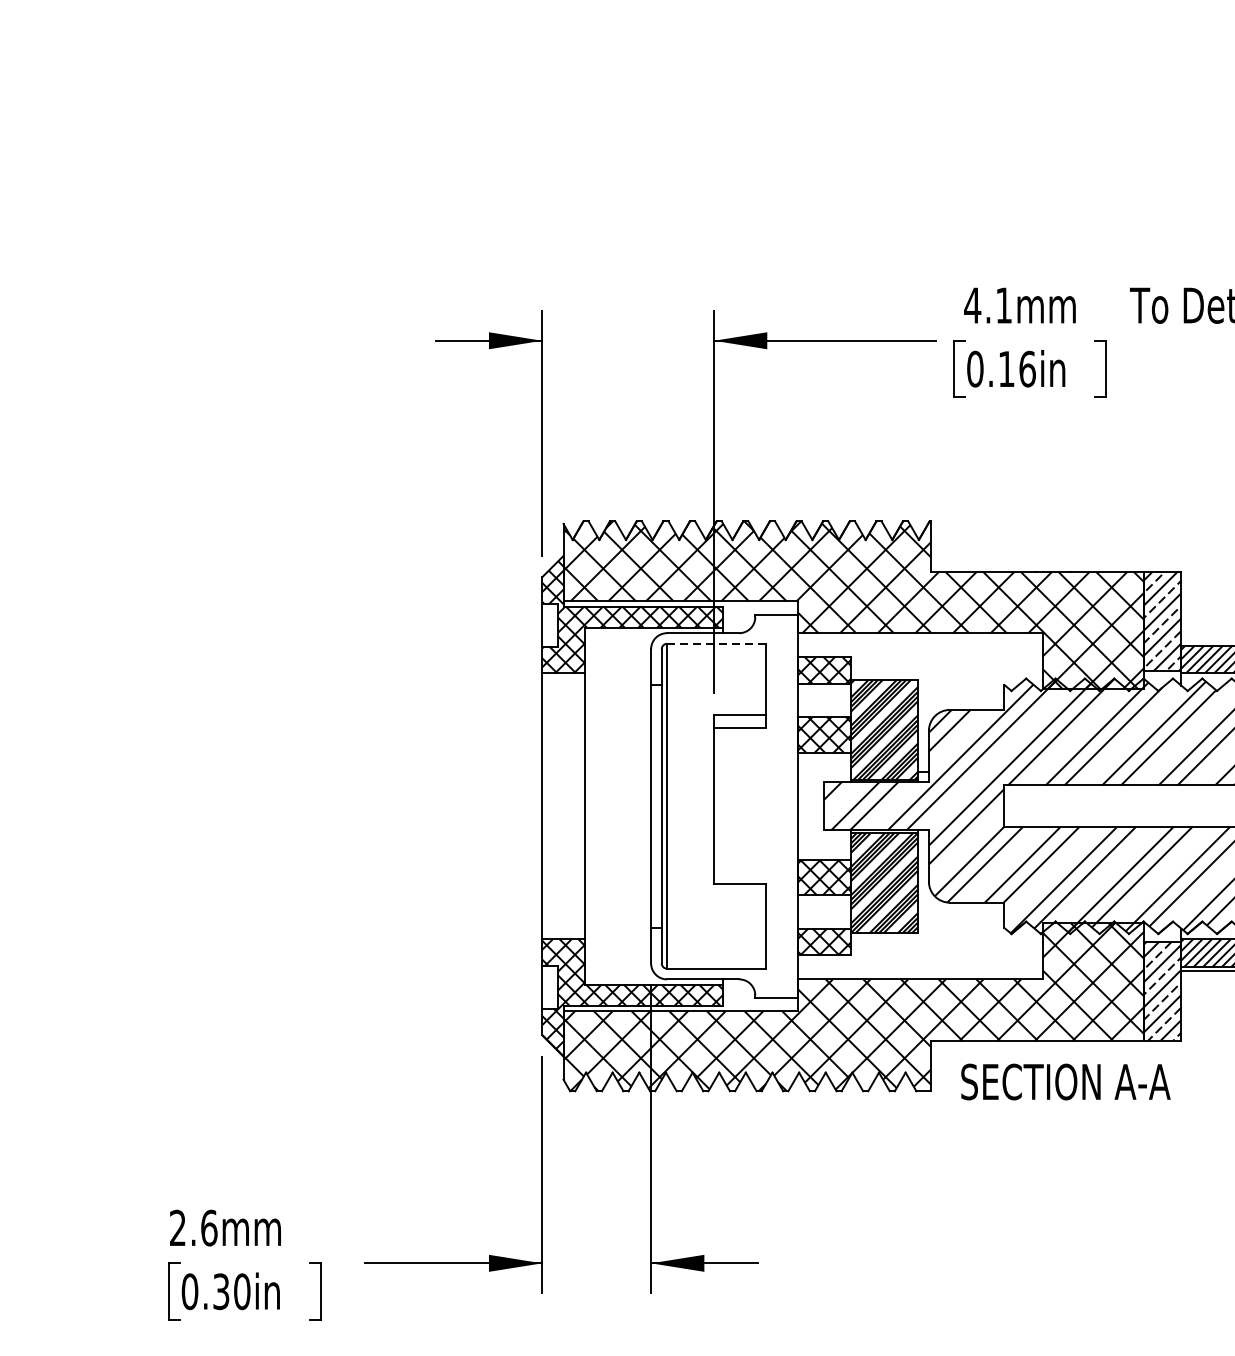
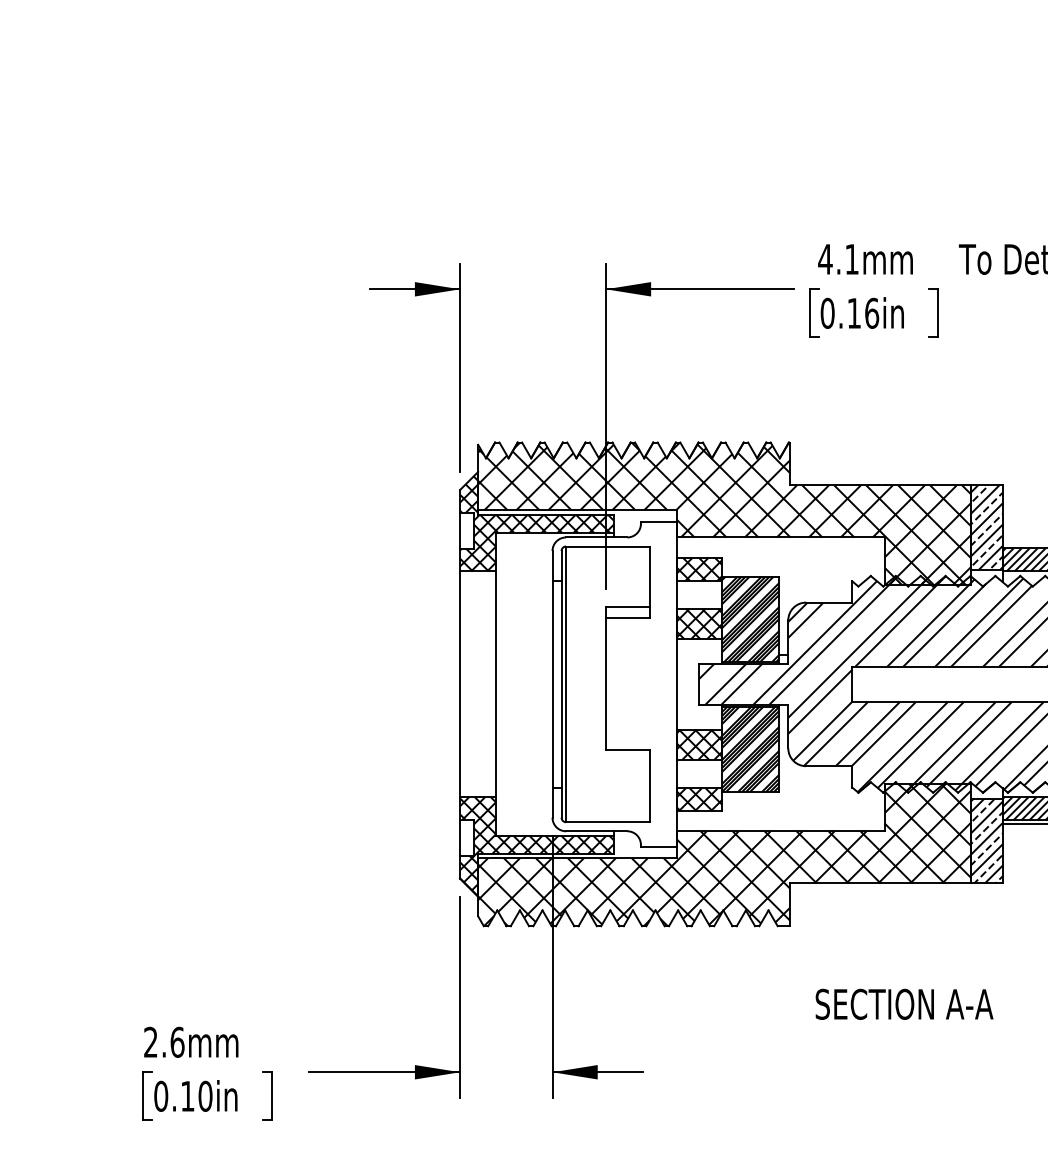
line: (717, 643) -> (608, 546), dashed -> solid
text: (1065, 1080) -> (904, 1003), moved
text: (221, 1290) -> (187, 1095), 0.30in -> 0.10in

